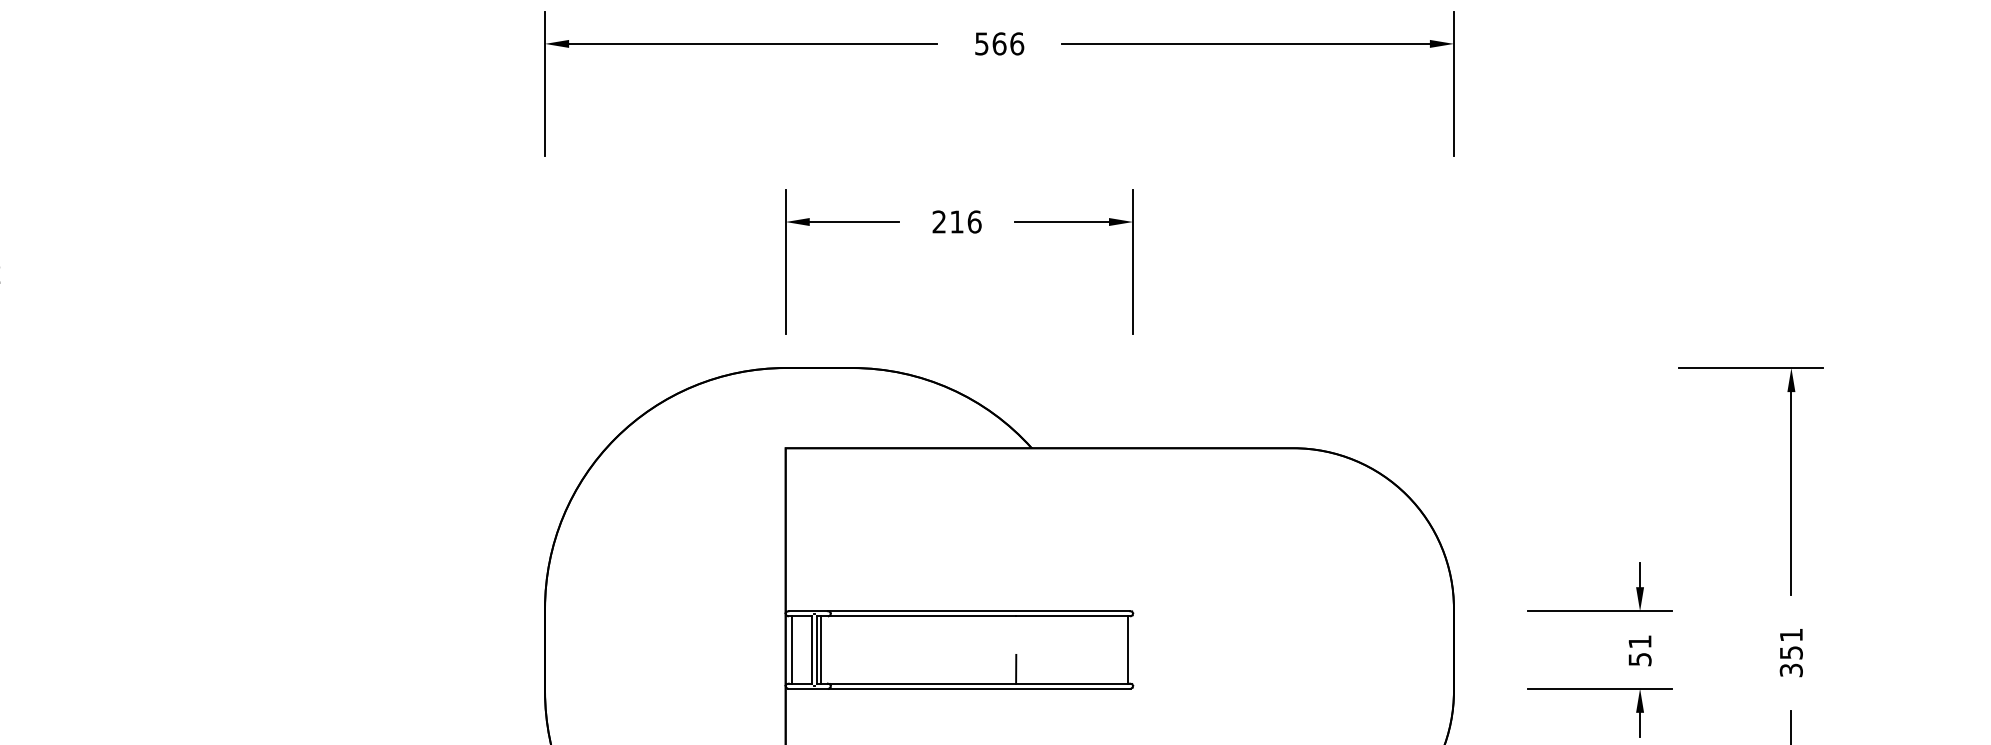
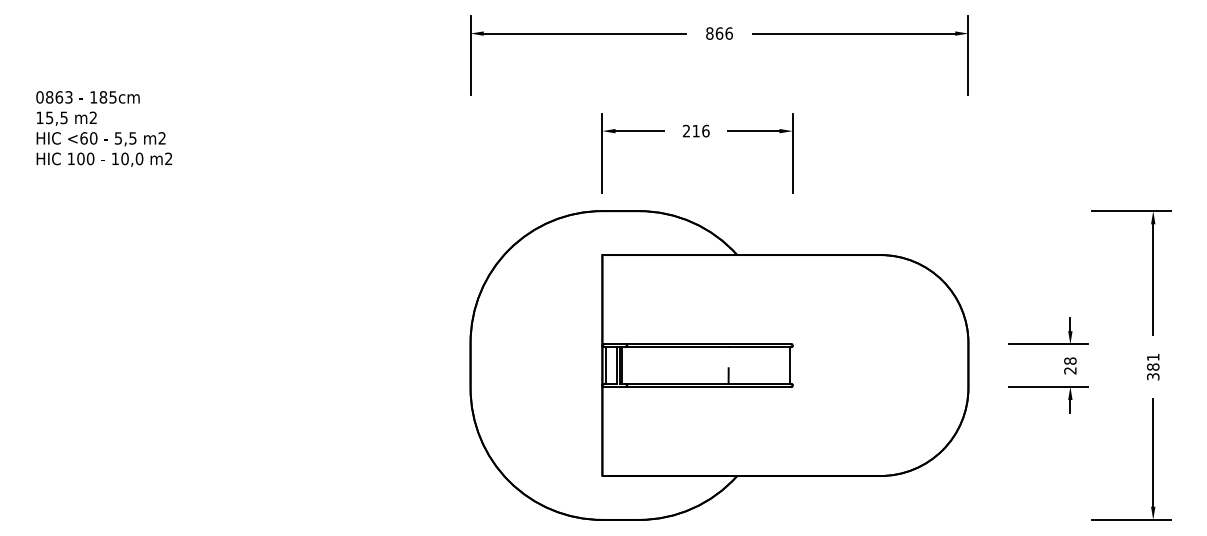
text: (981, 43) -> (709, 33), 566 -> 866
text: (1640, 649) -> (1070, 365), 51 -> 28
text: (1791, 651) -> (1153, 366), 351 -> 381

